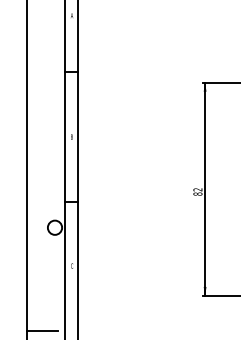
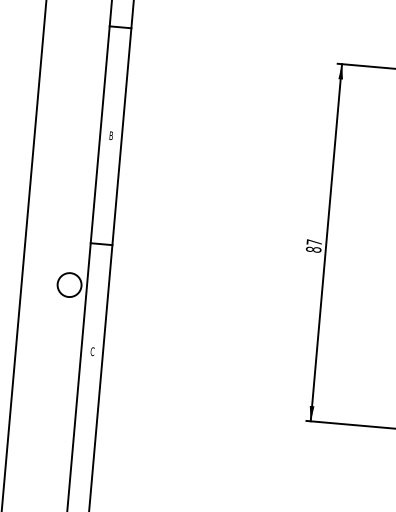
text: (197, 189) -> (313, 241), 82 -> 87
line: (41, 331) -> (31, 456), removed

